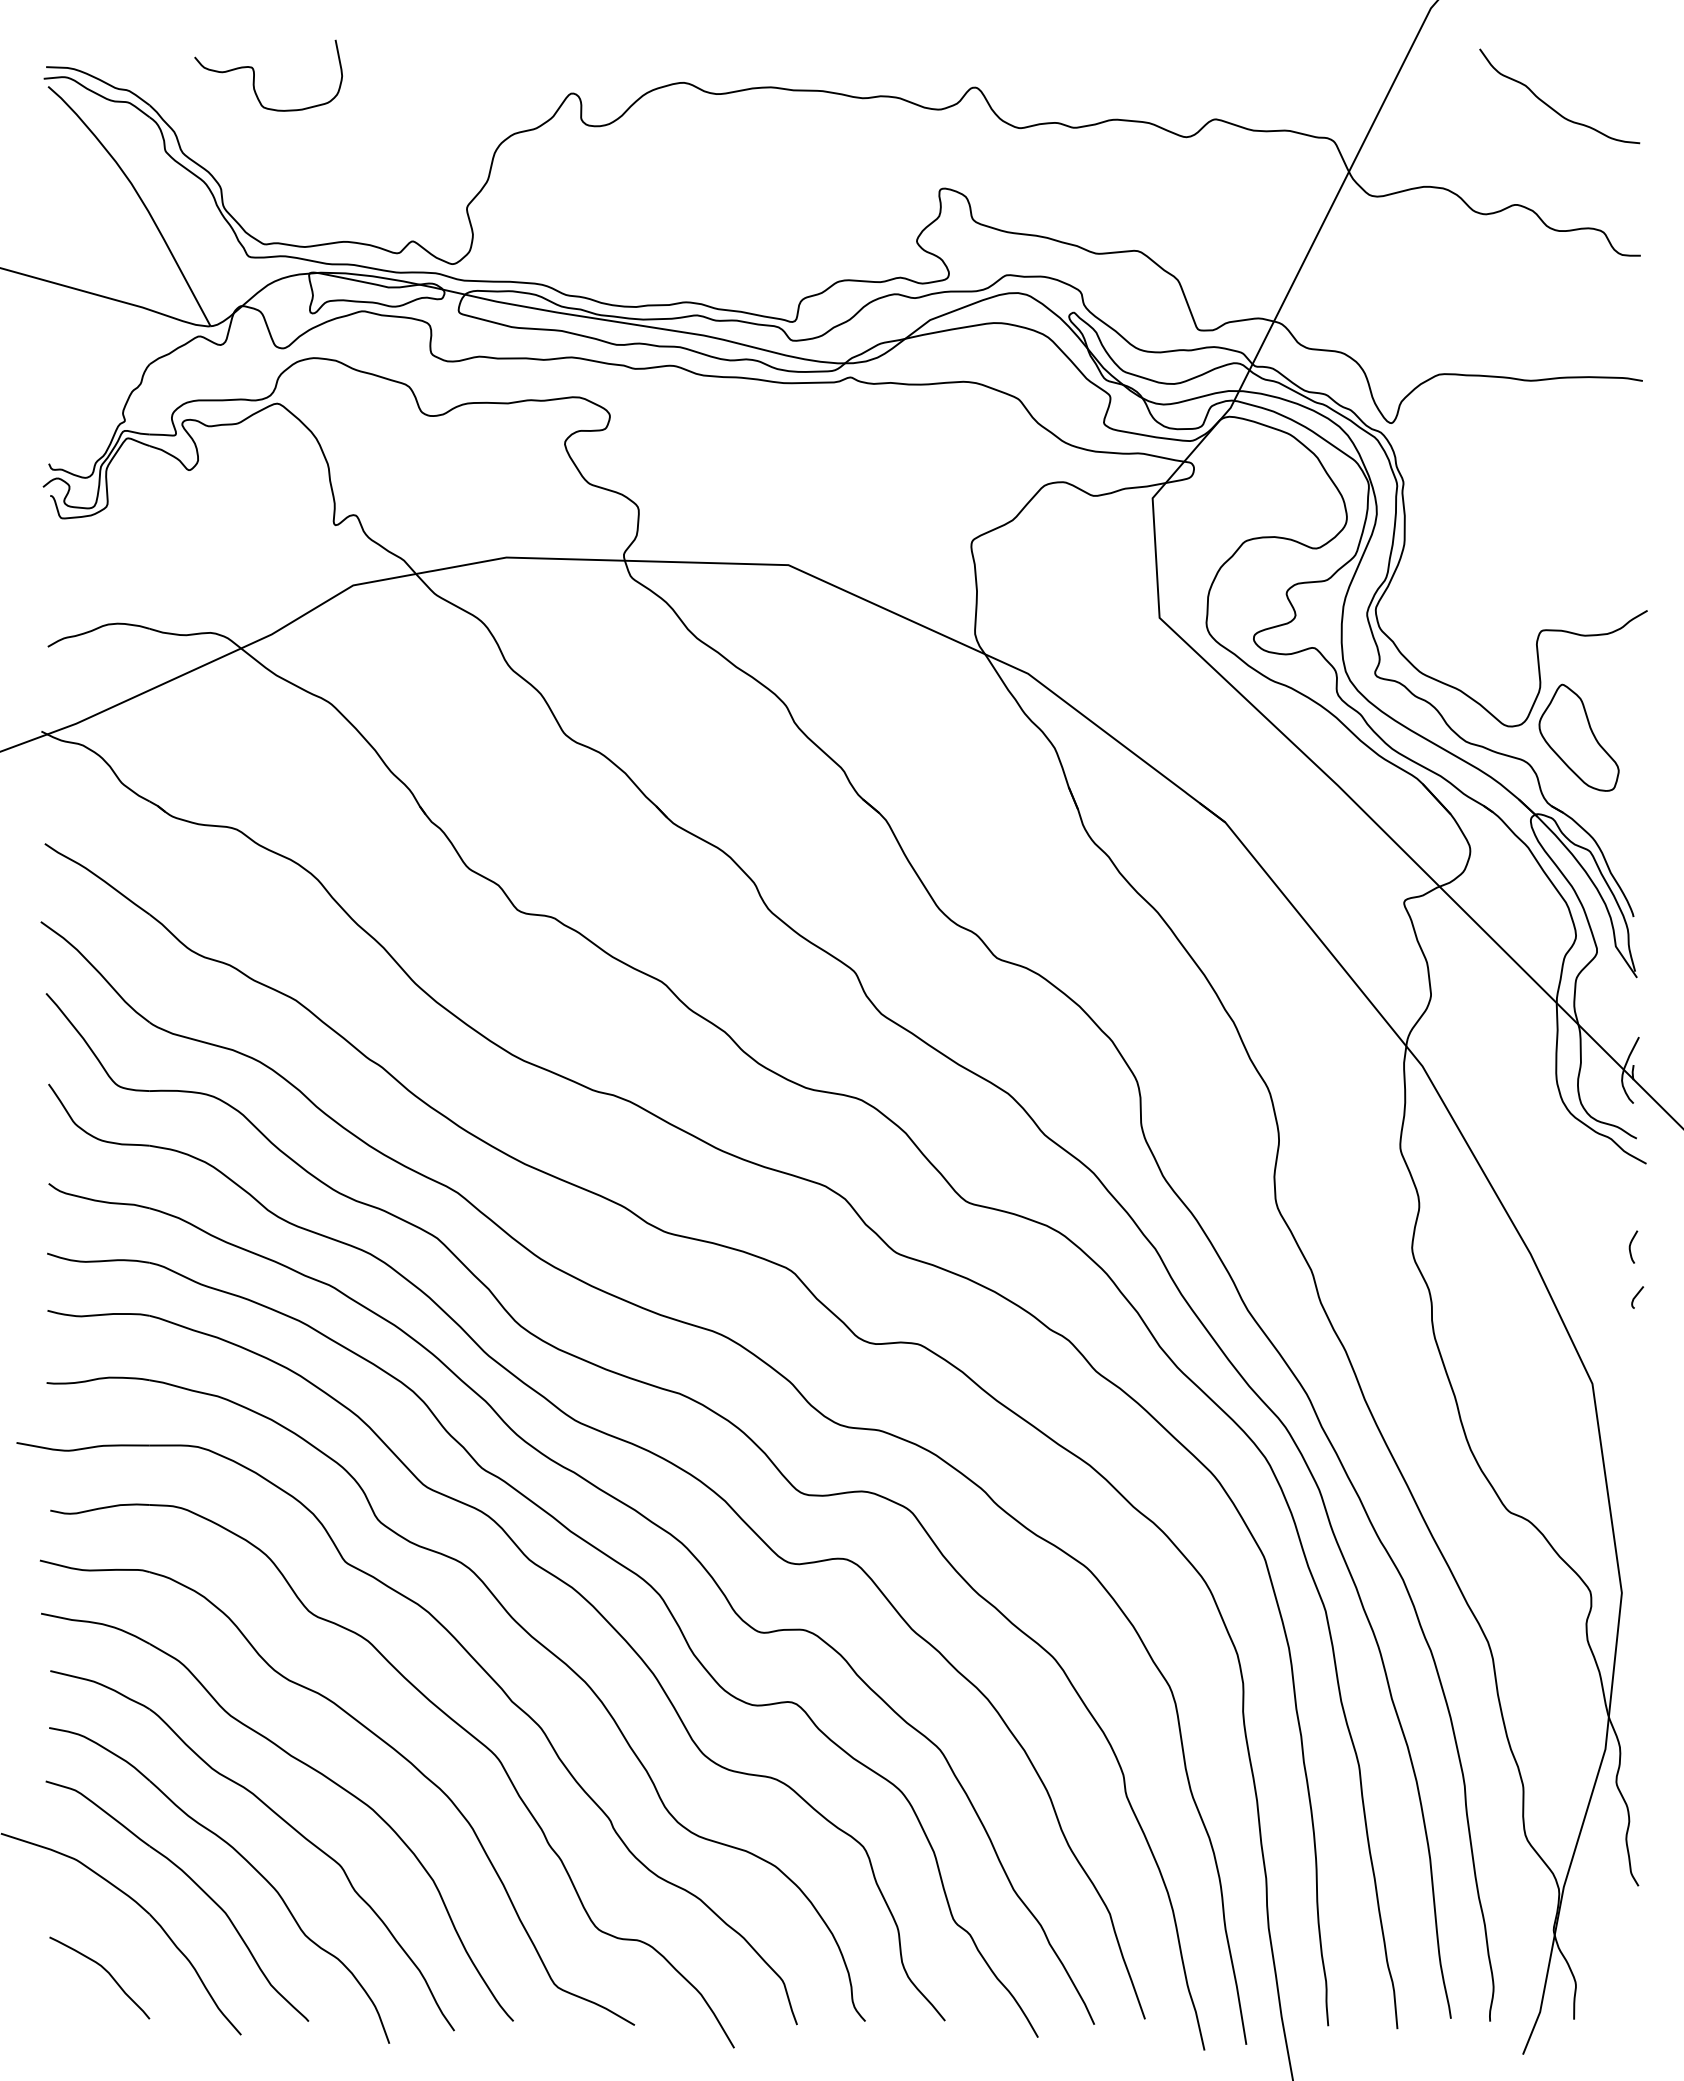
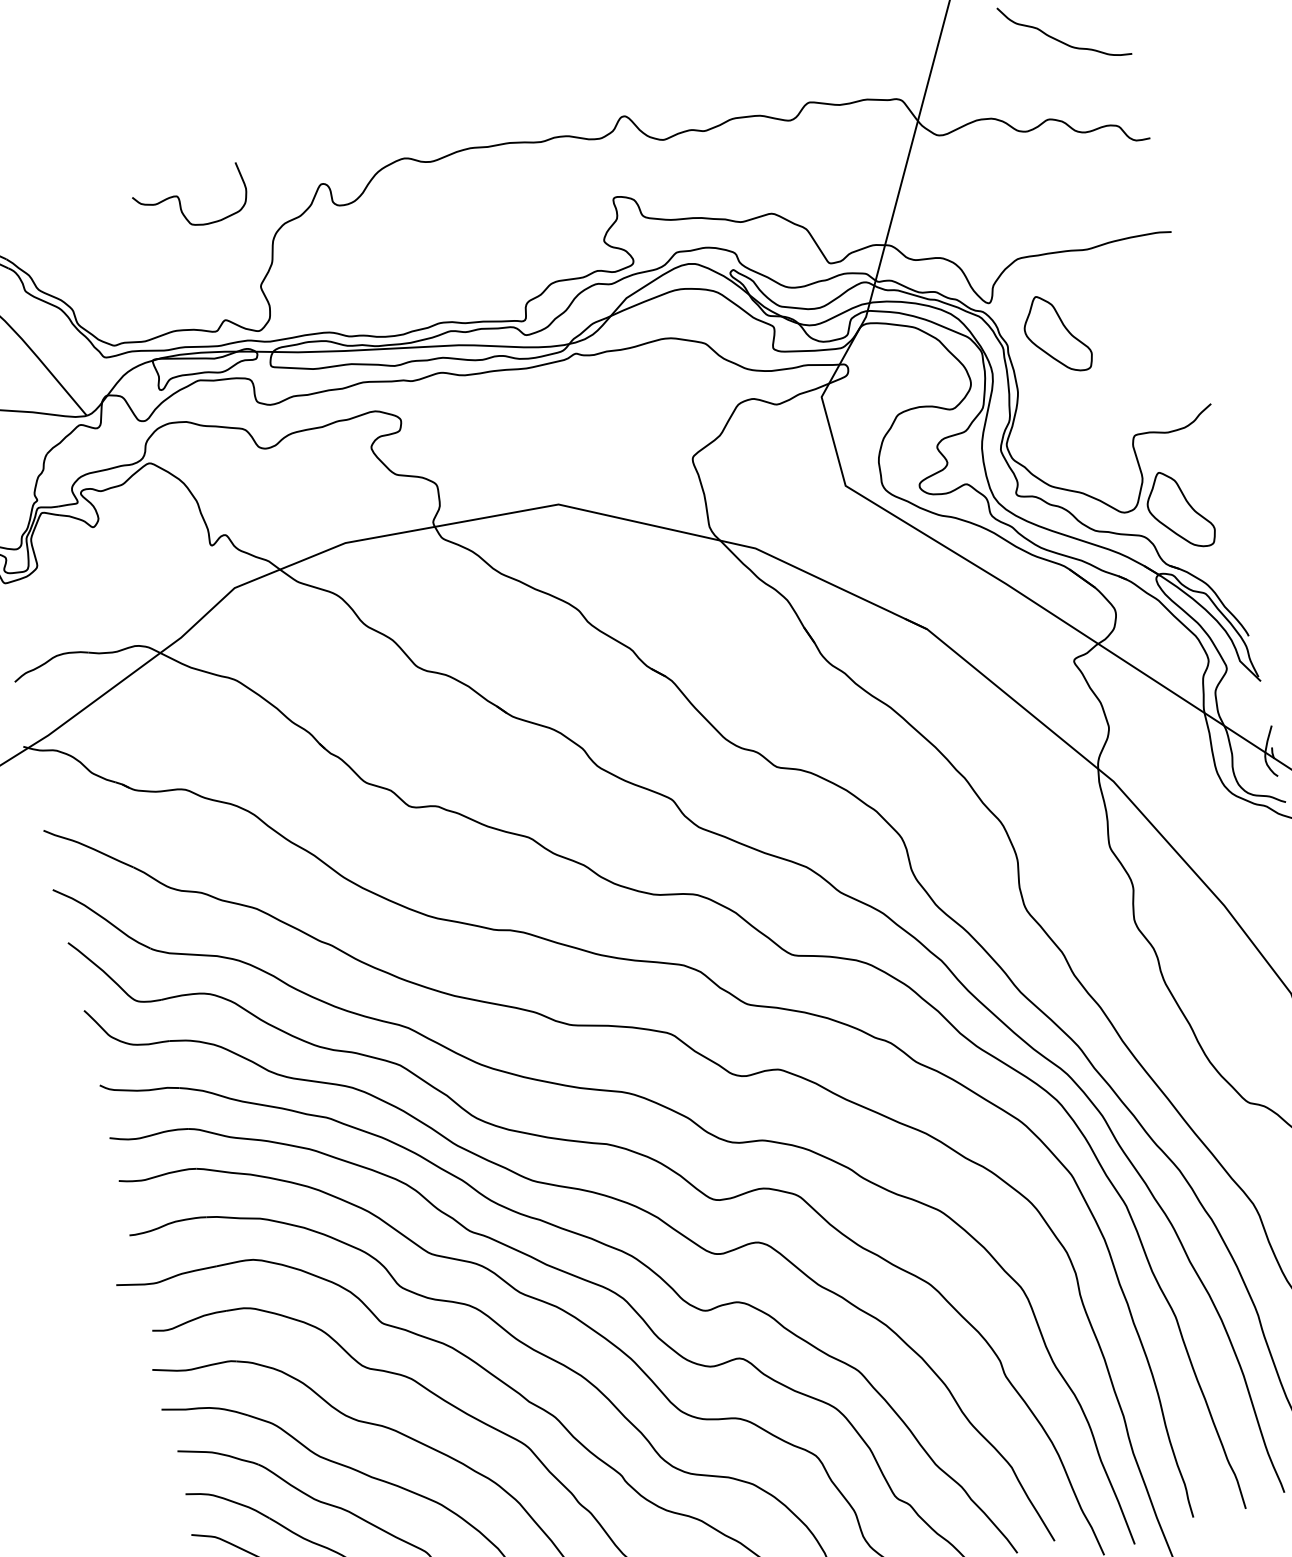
curve: (254, 75) -> (180, 201), moved
part: (1468, 480) -> (1056, 334), added

